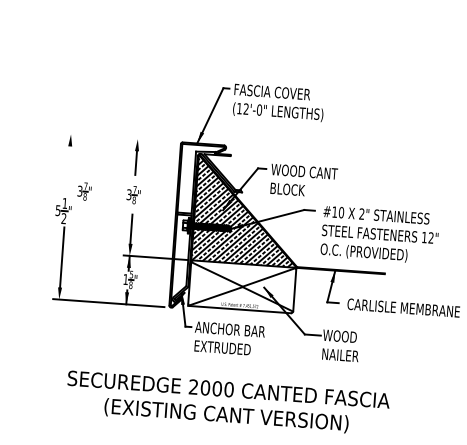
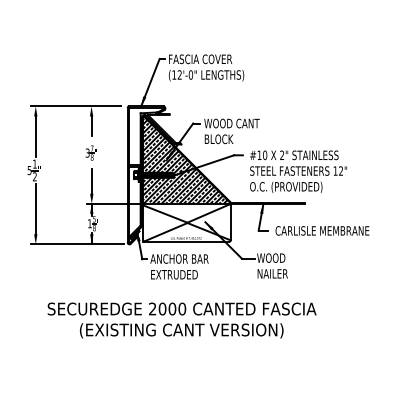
line: (118, 137) -> (75, 106), added
line: (68, 170) -> (35, 136), added
part: (83, 190) -> (49, 152), removed

